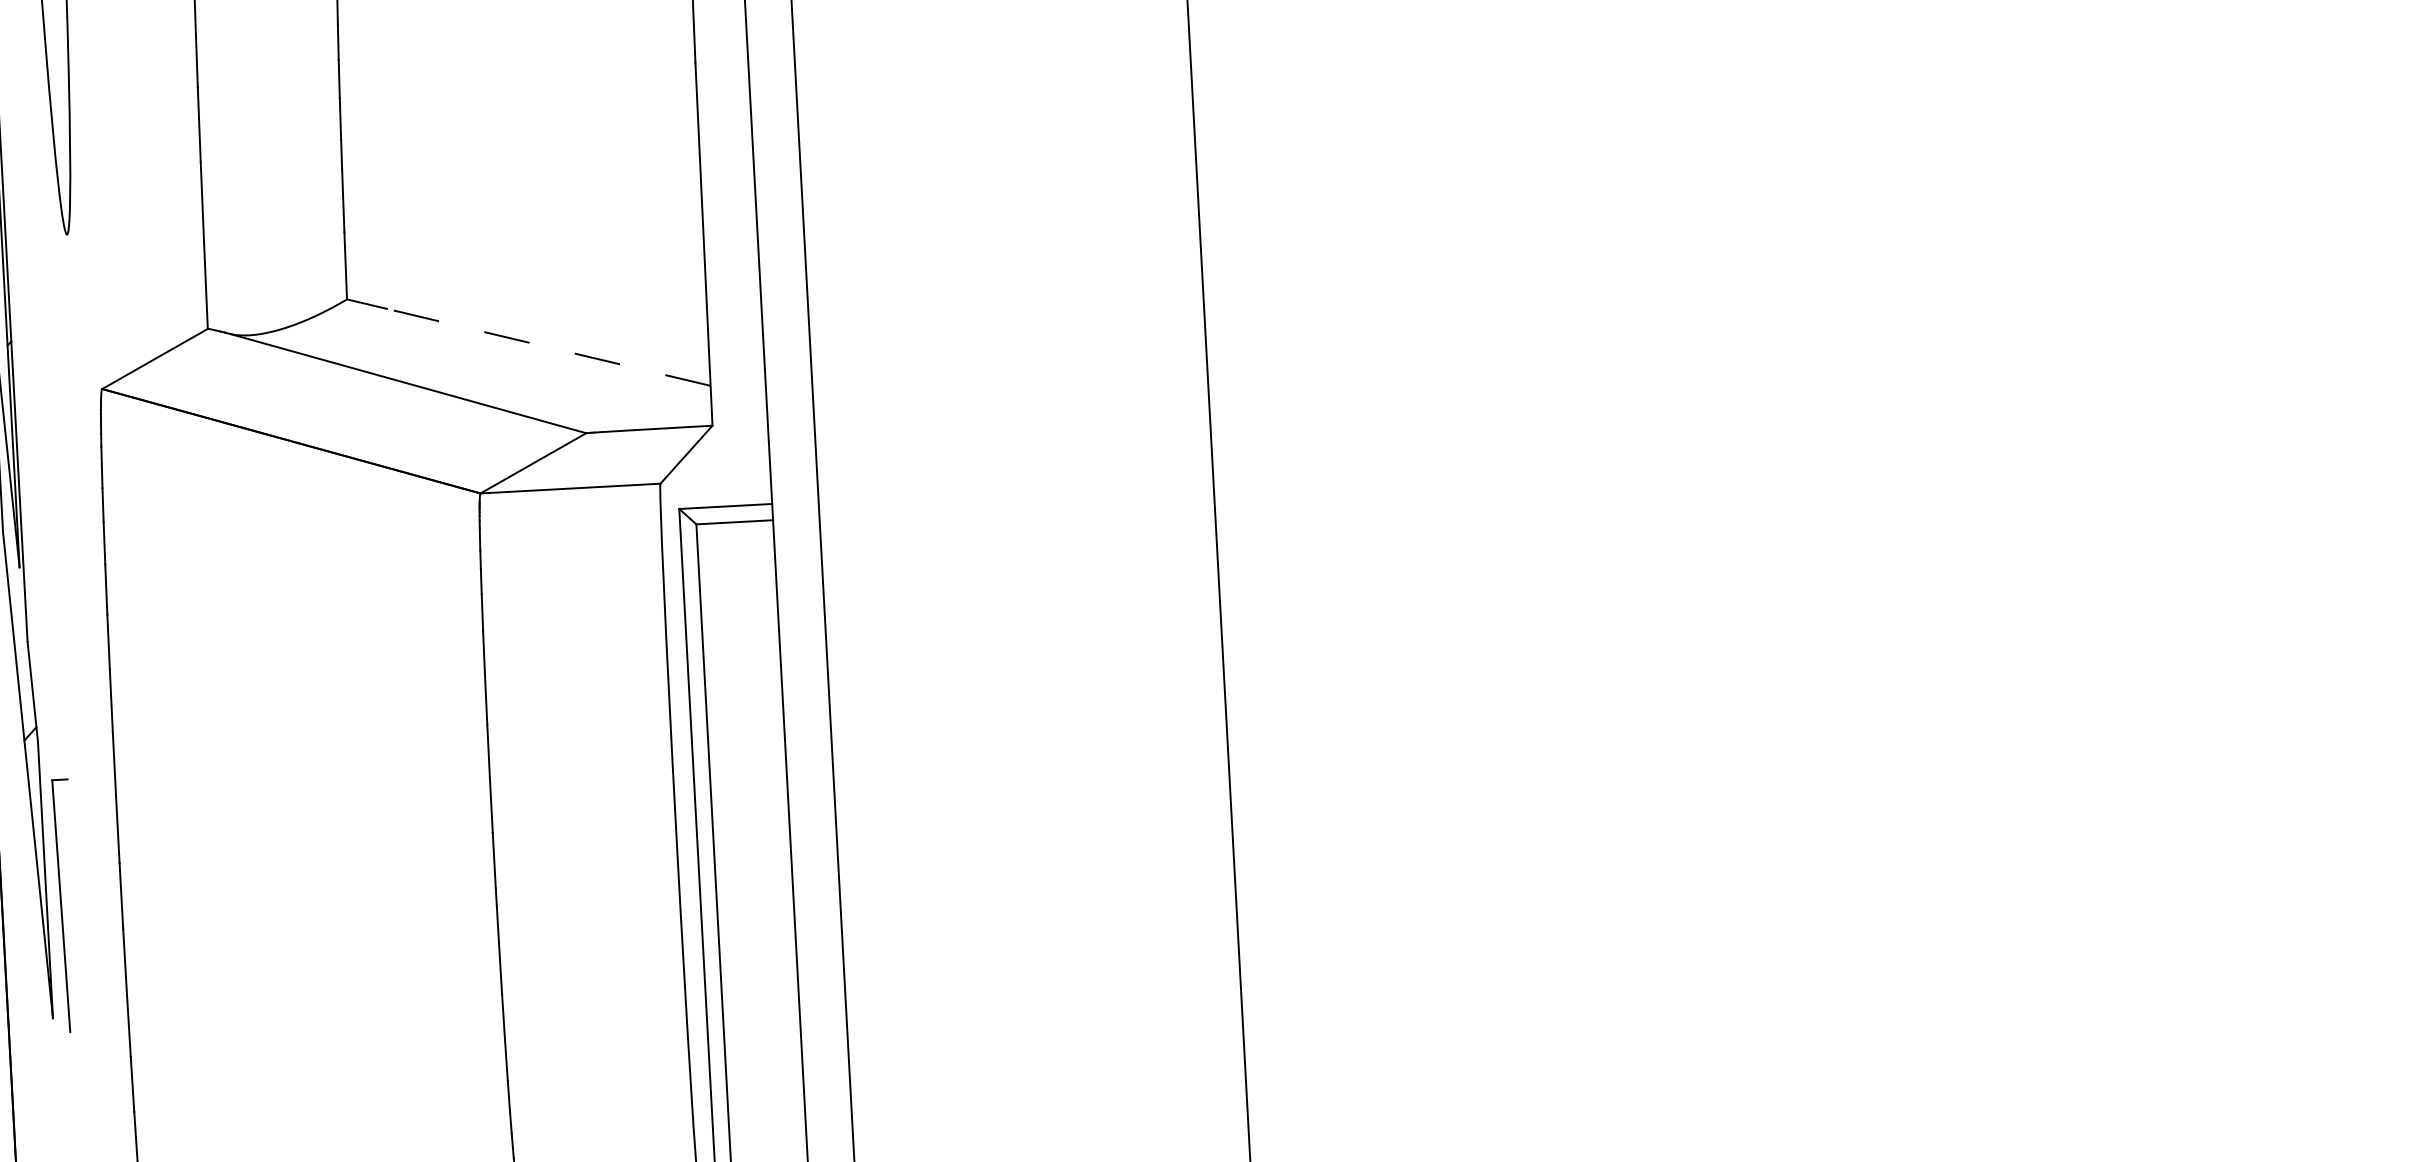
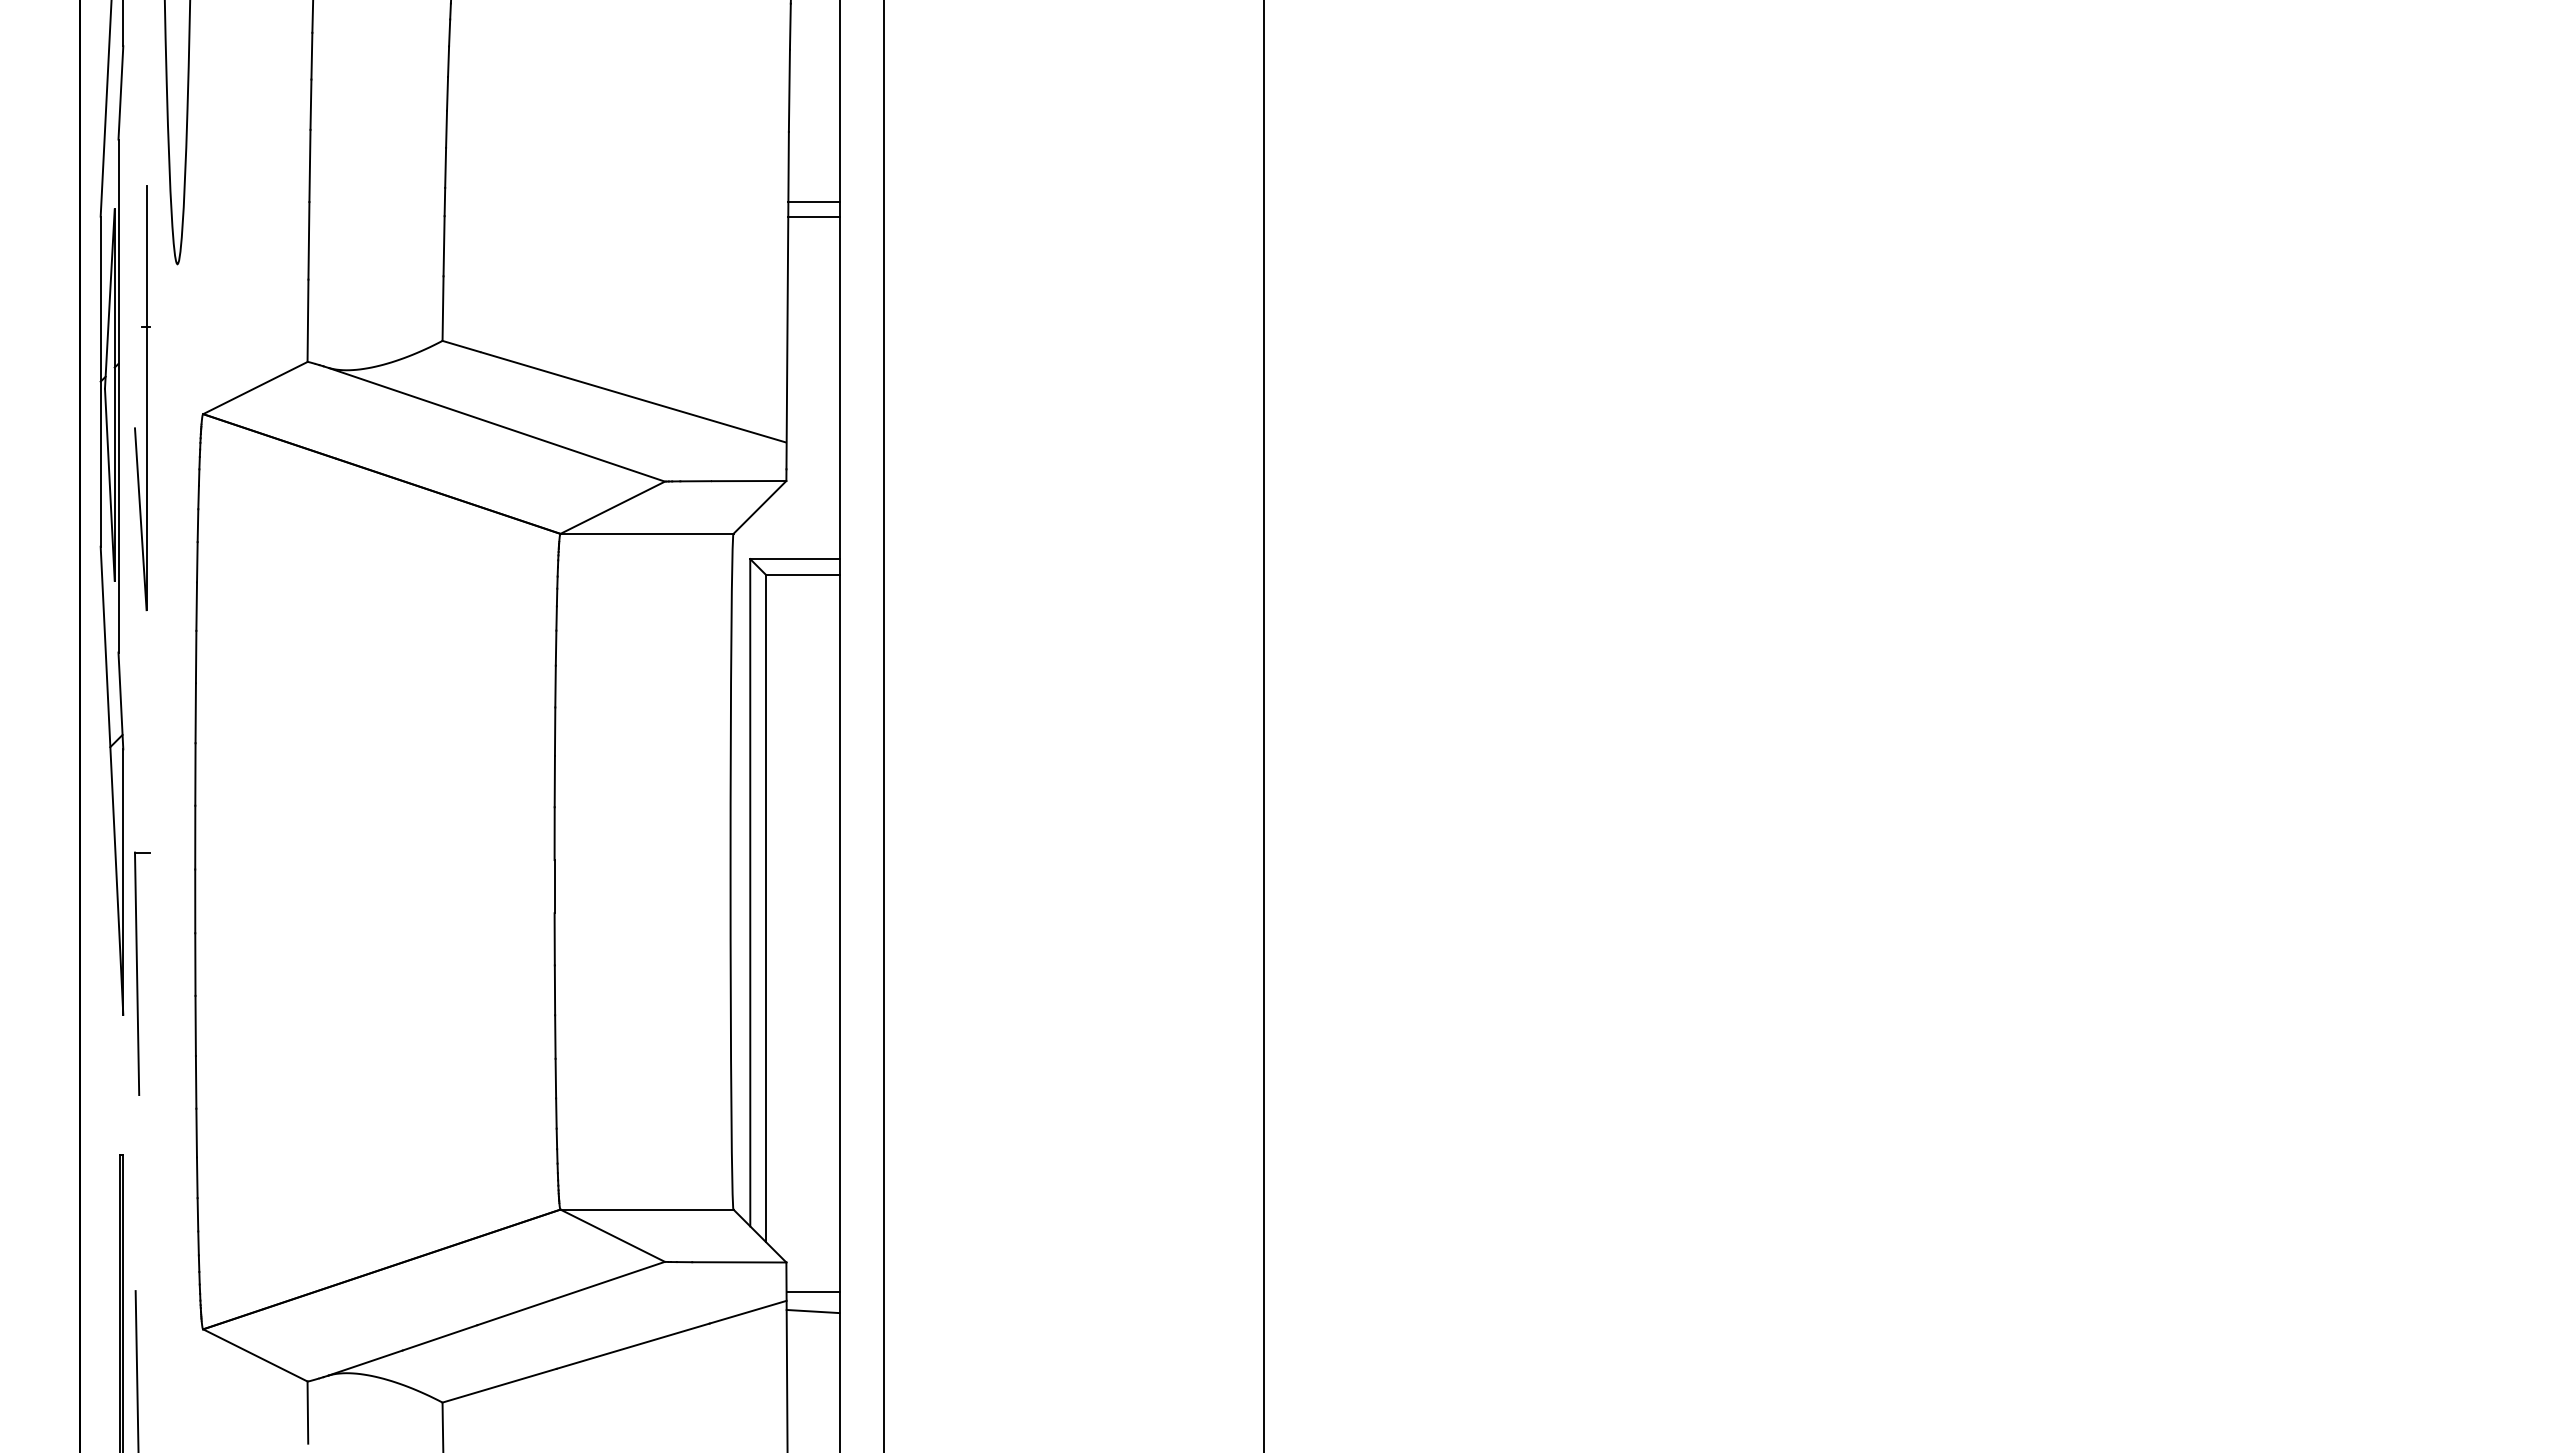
line: (724, 133) -> (813, 201), added
line: (725, 150) -> (813, 217), added
line: (547, 347) -> (632, 397), dashed -> solid
part: (38, 376) -> (142, 398), added
part: (66, 905) -> (142, 973), moved

